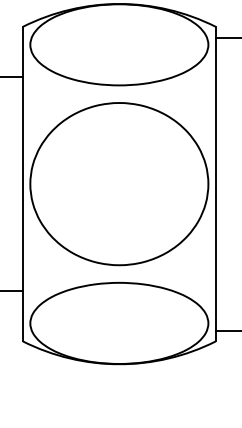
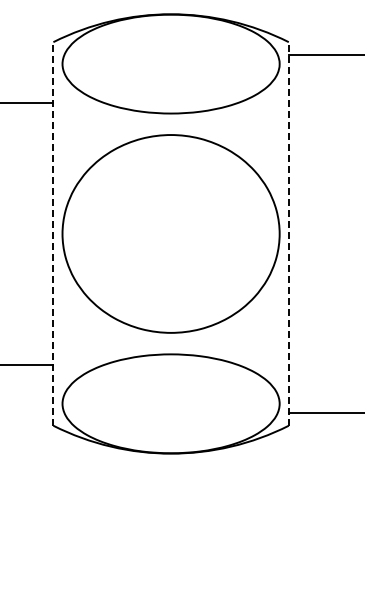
line: (22, 183) -> (53, 233), solid -> dashed
line: (215, 183) -> (288, 233), solid -> dashed

